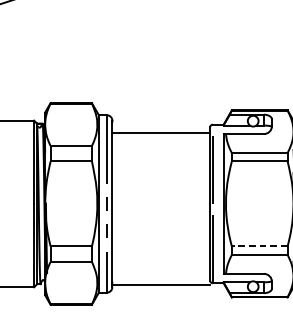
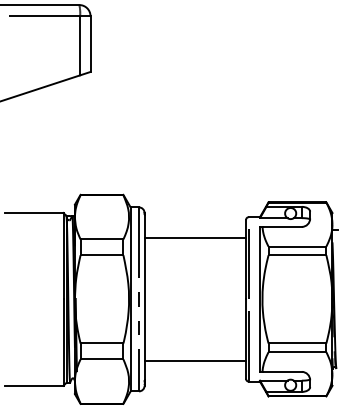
line: (161, 133) -> (195, 238), moved
line: (259, 246) -> (297, 343), dashed -> solid
line: (161, 285) -> (195, 360), moved

